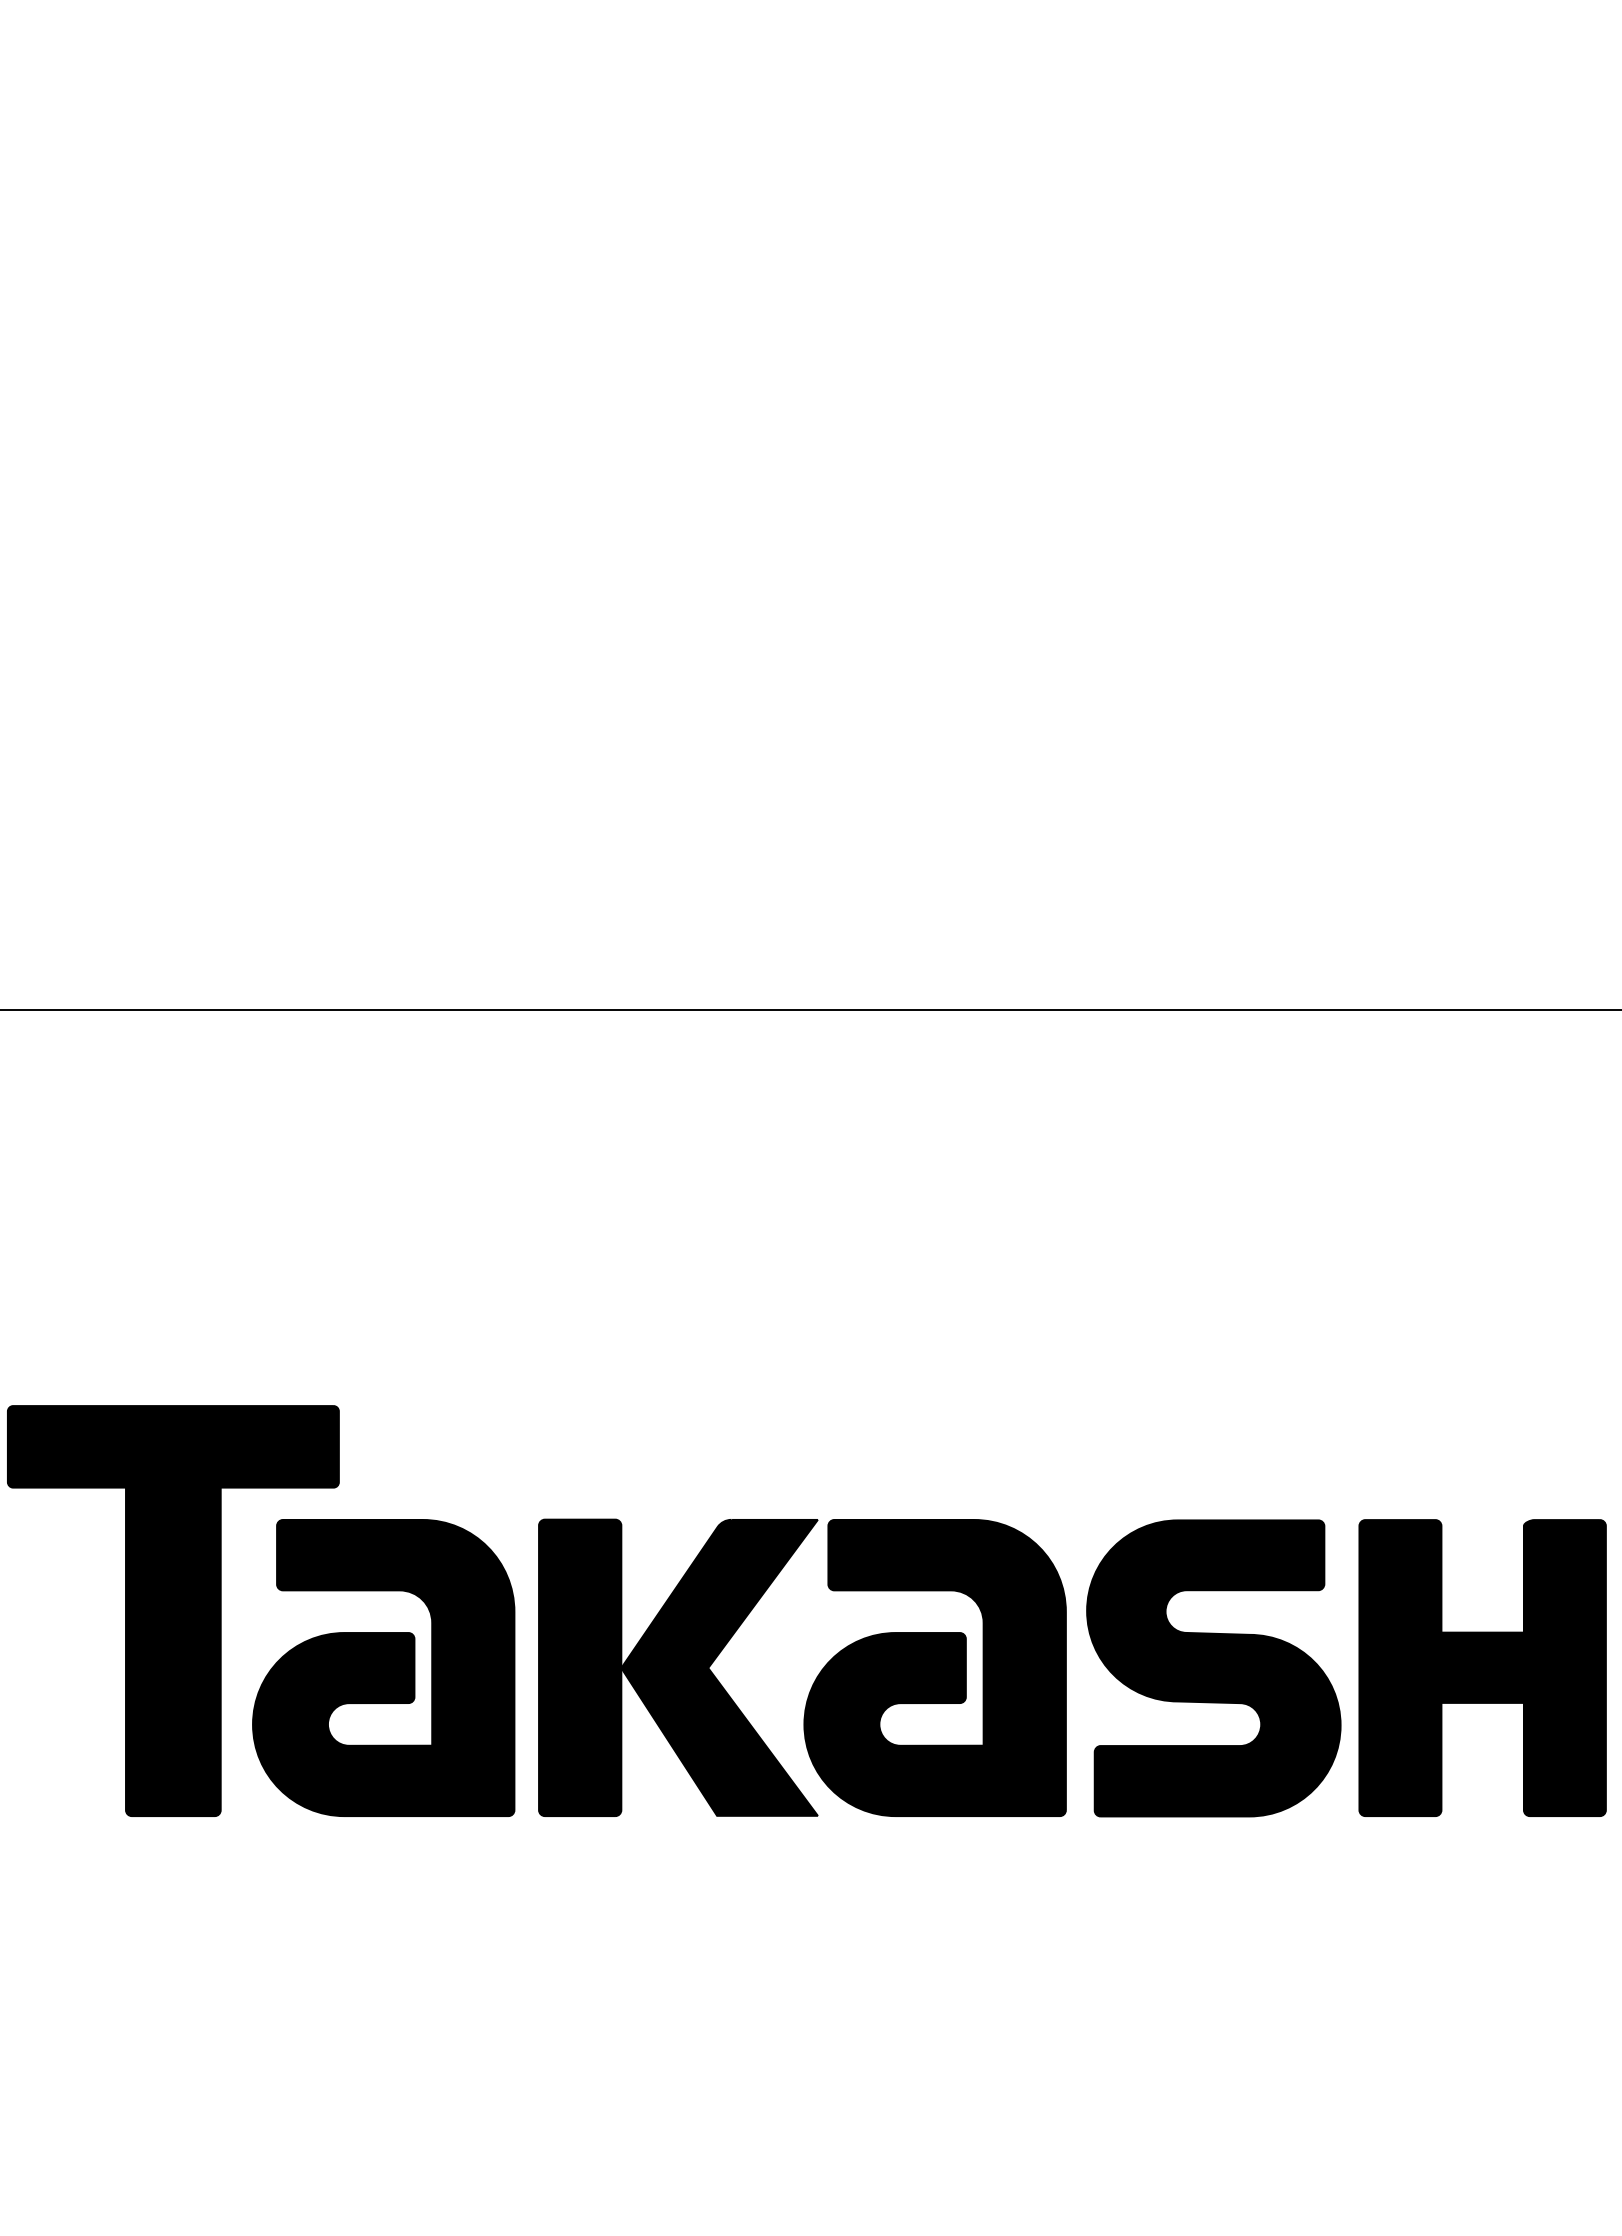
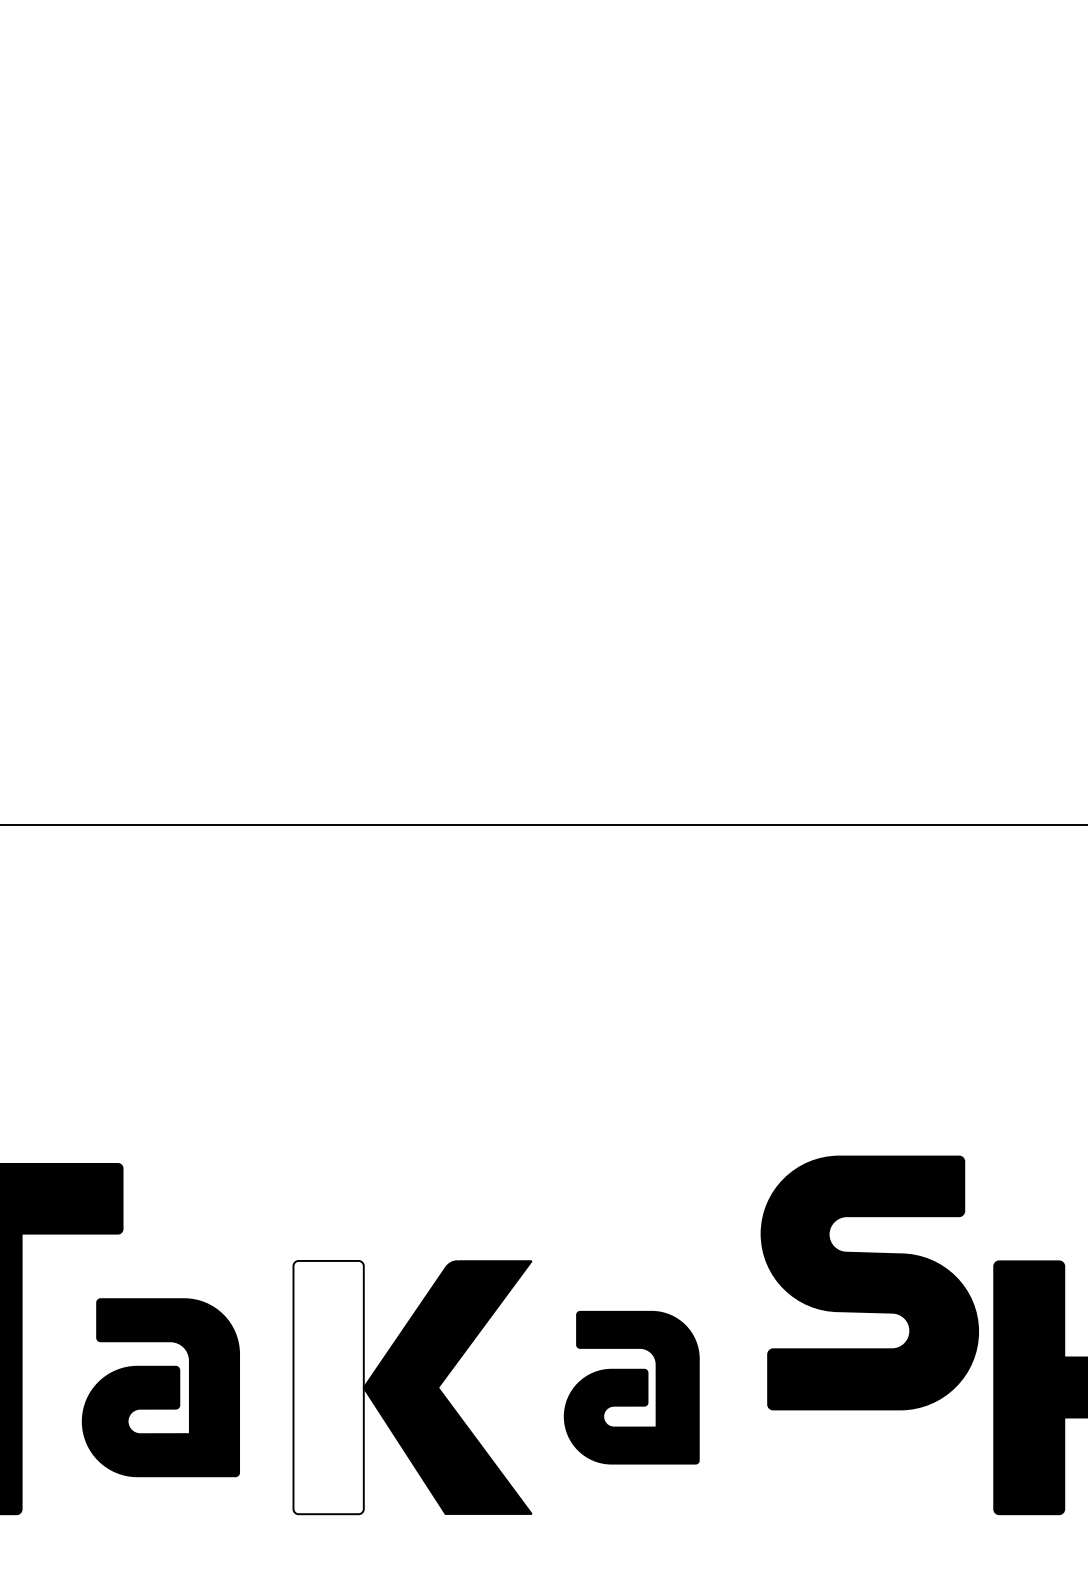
part: (383, 1667) -> (160, 1387), size x0.7
fill: (580, 1667) -> (328, 1387), removed
part: (934, 1667) -> (631, 1387), size x0.6
part: (1213, 1668) -> (869, 1283), moved

